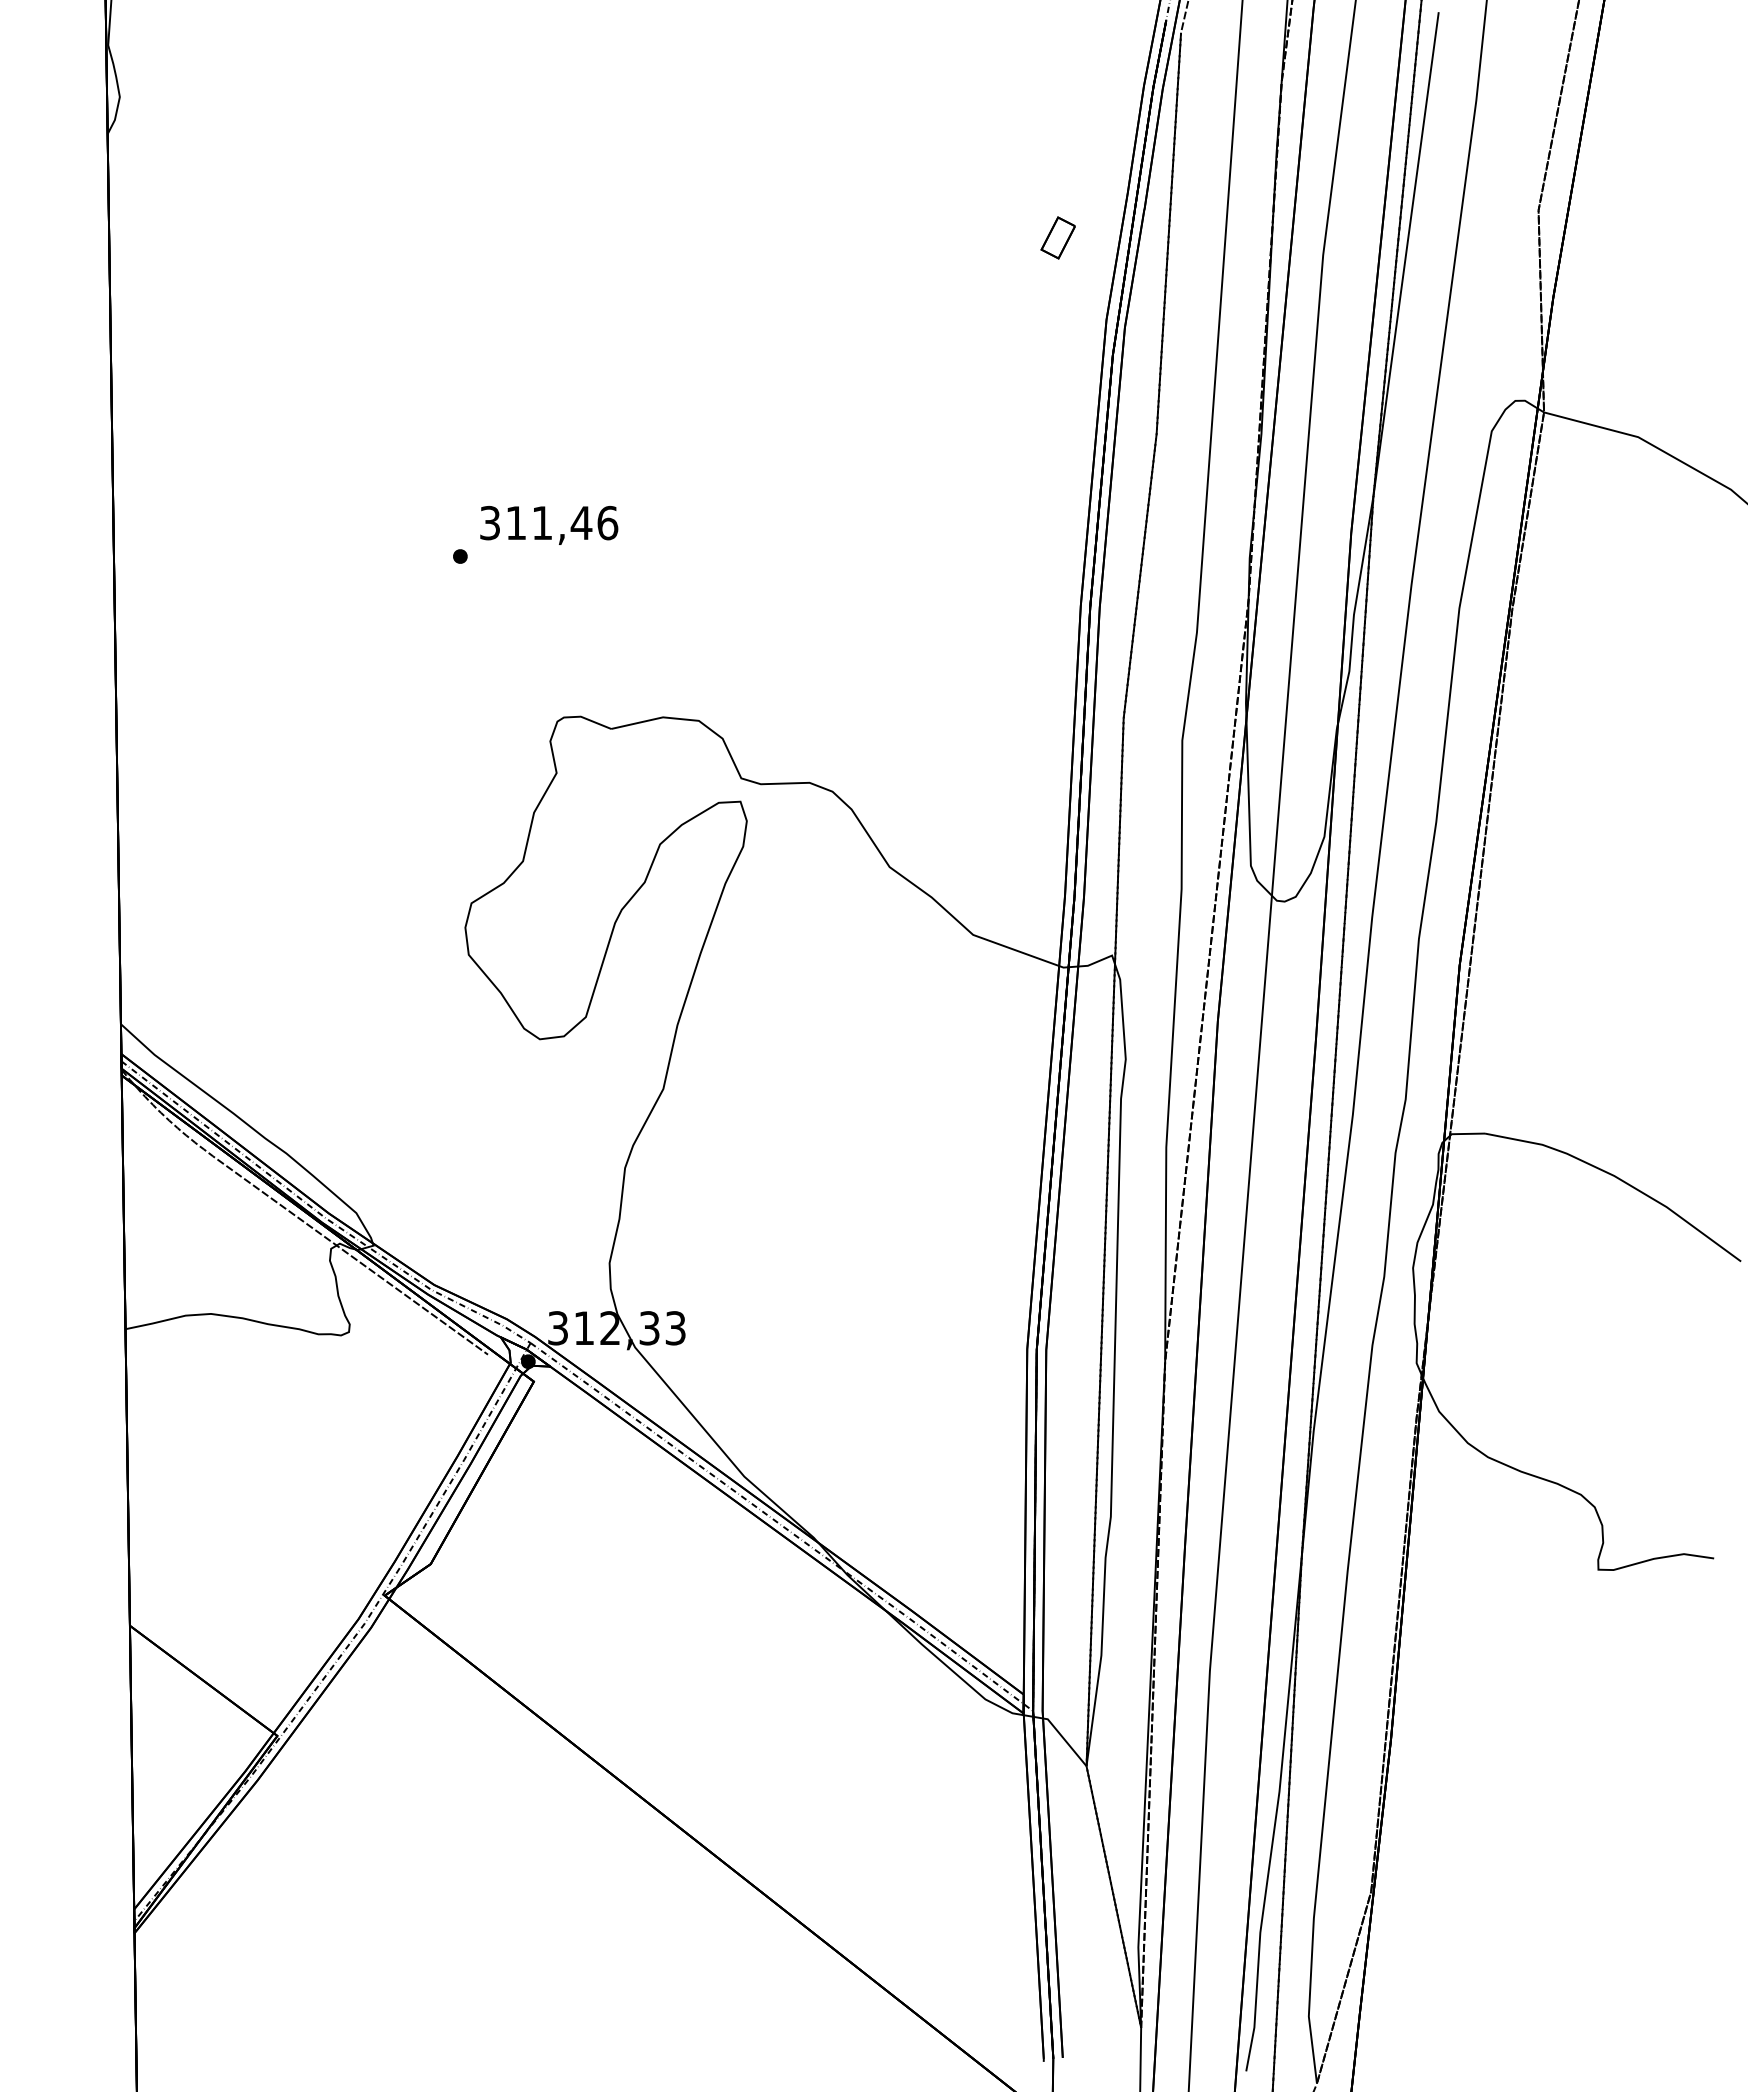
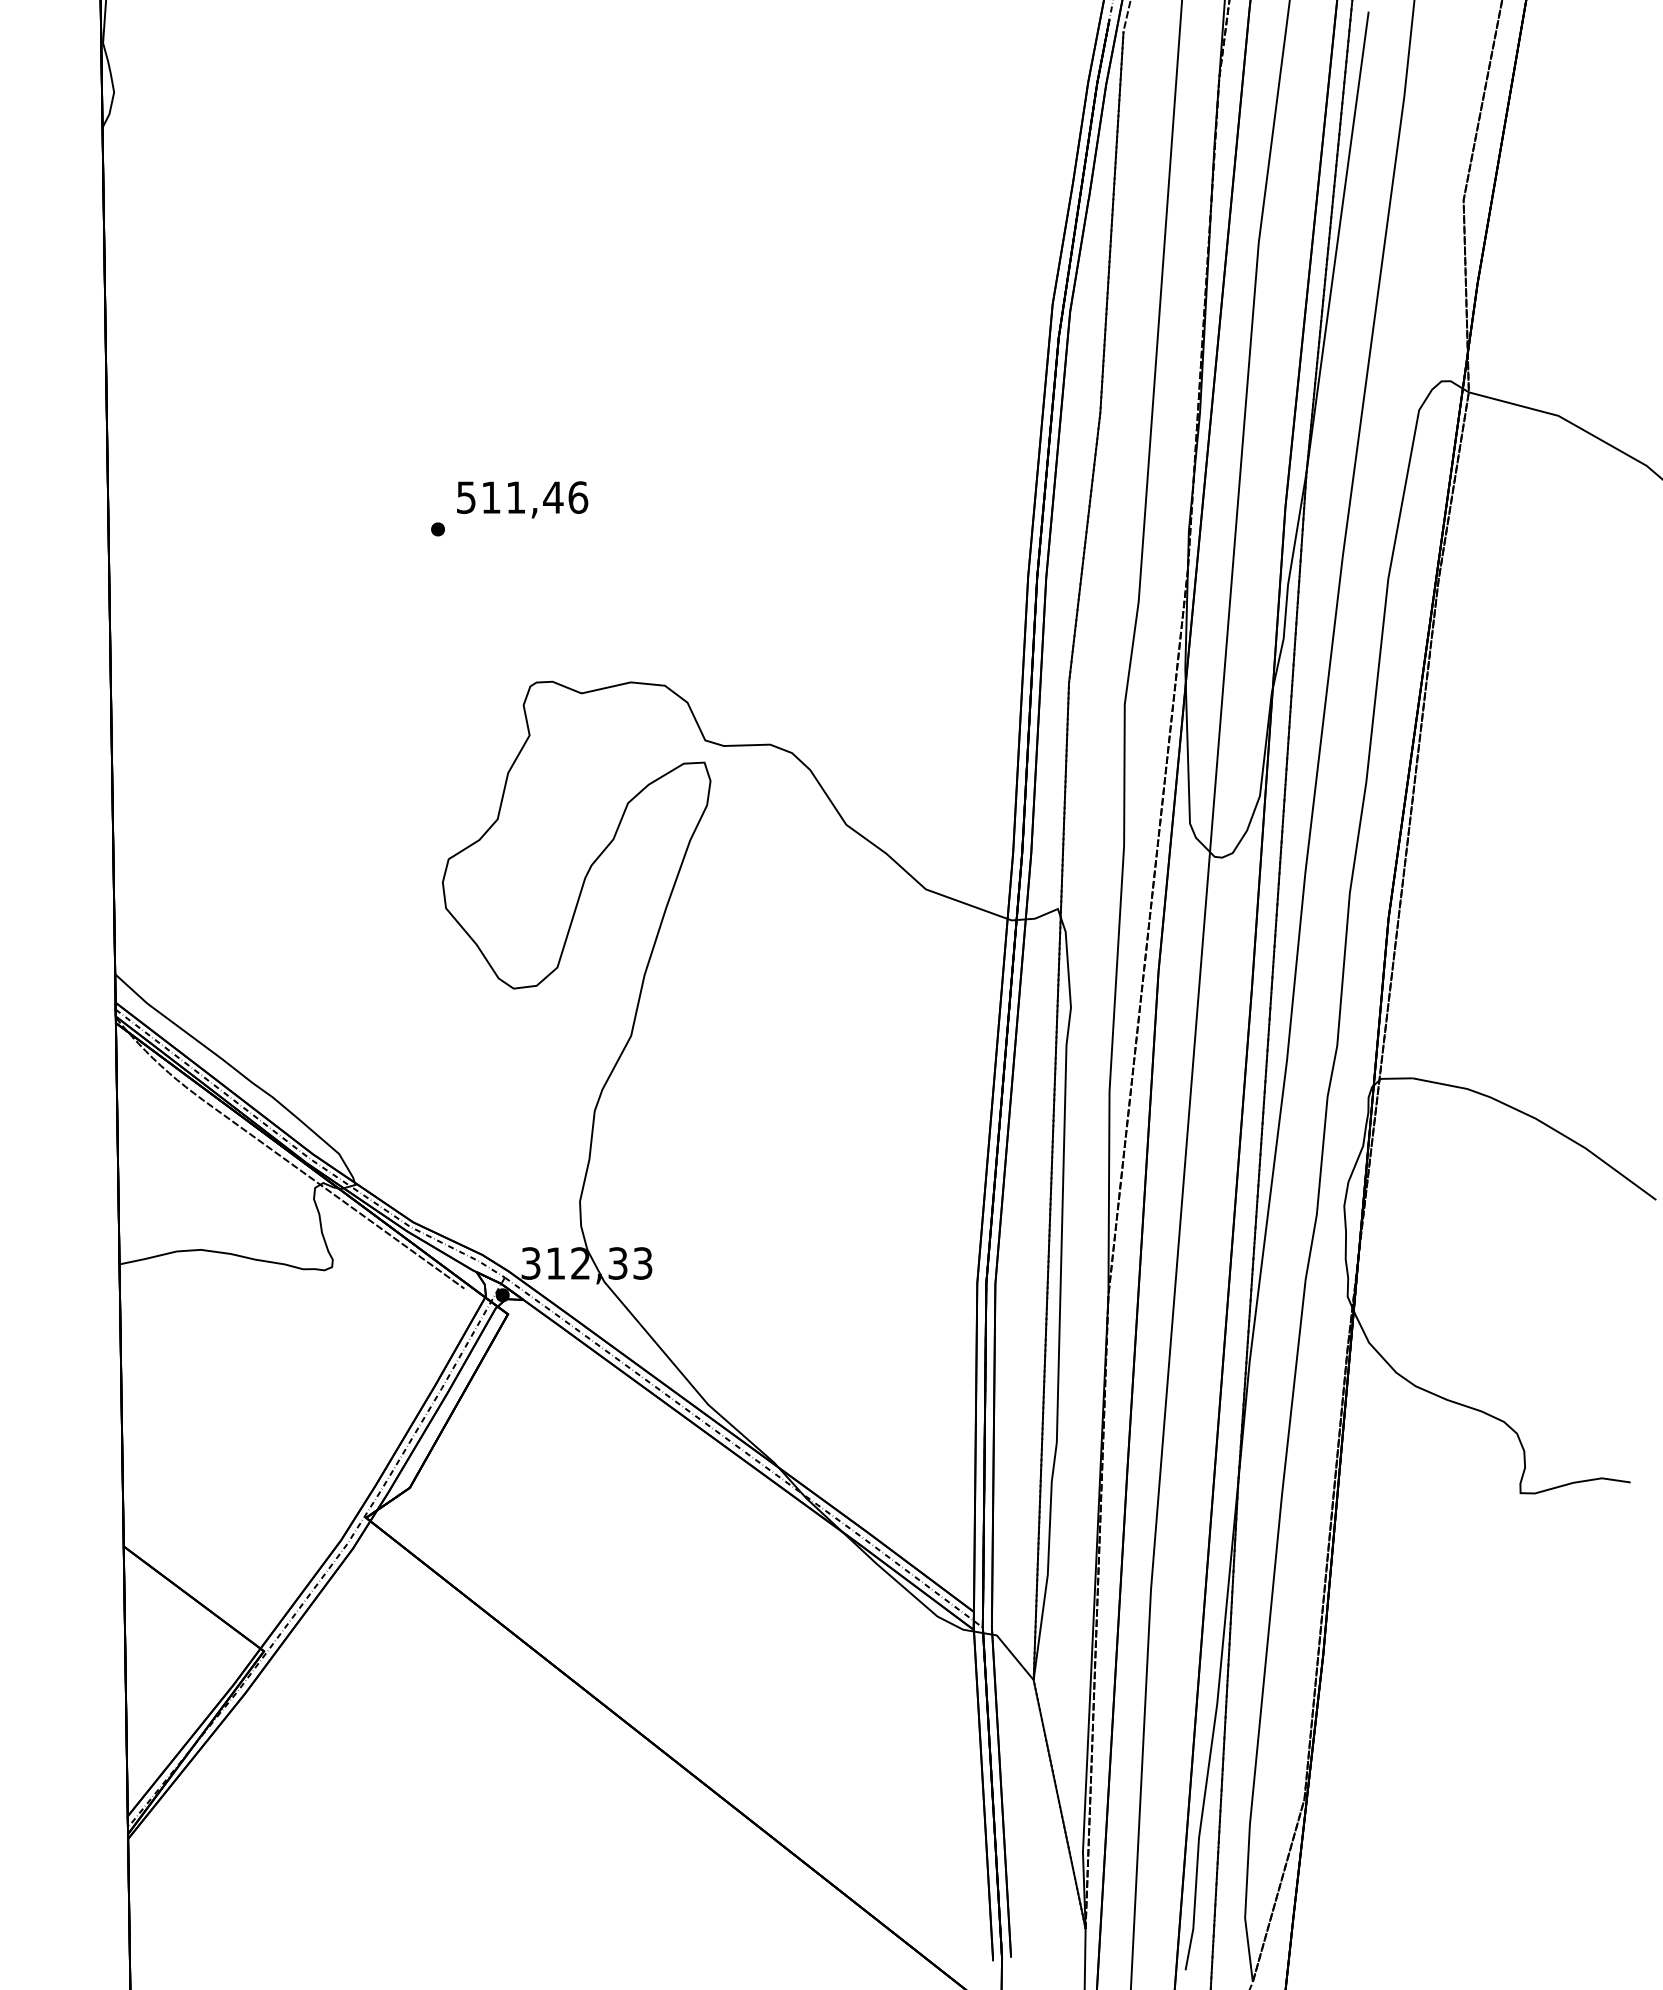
part: (1057, 237) -> (1006, 225), removed
text: (490, 522) -> (466, 497), 311,46 -> 511,46

